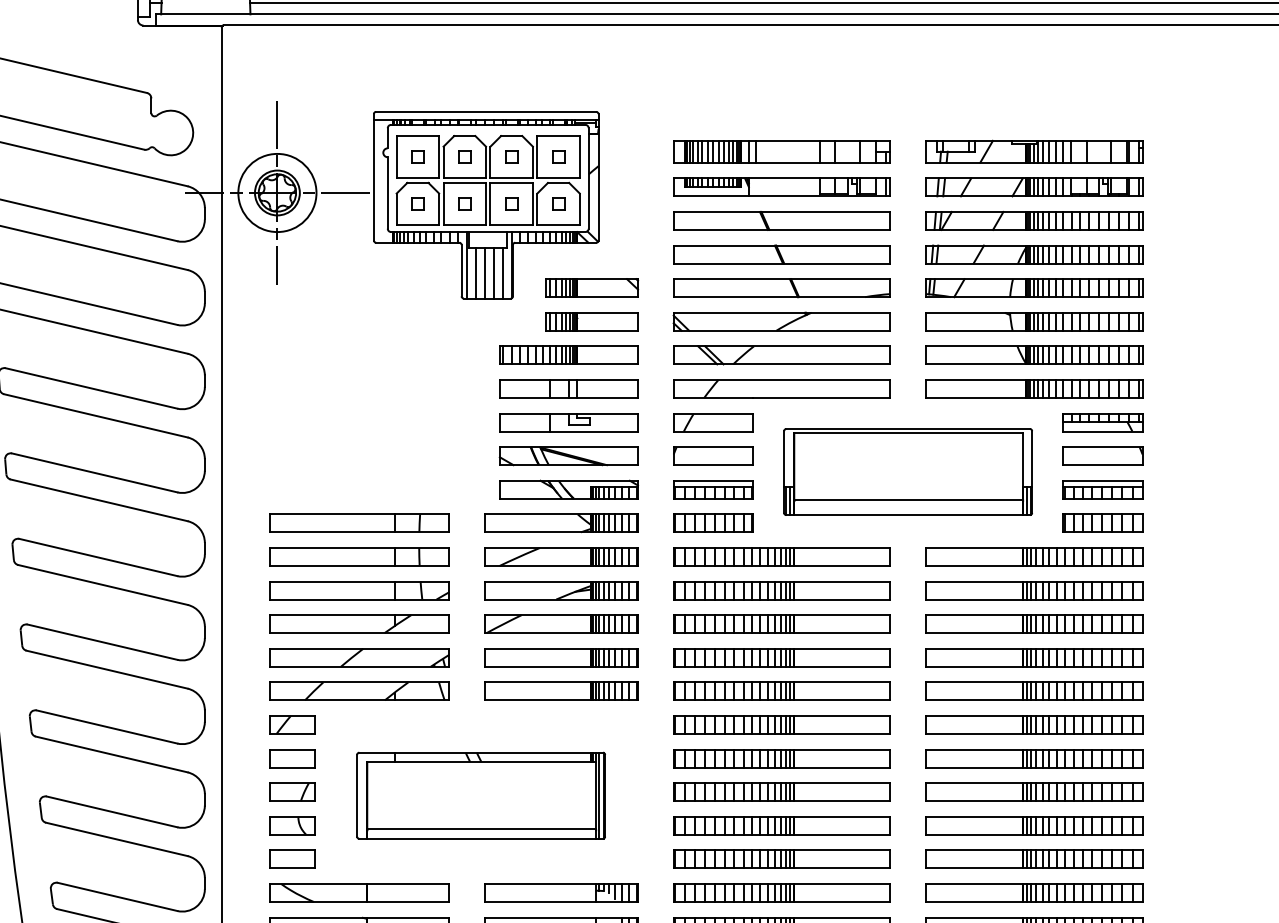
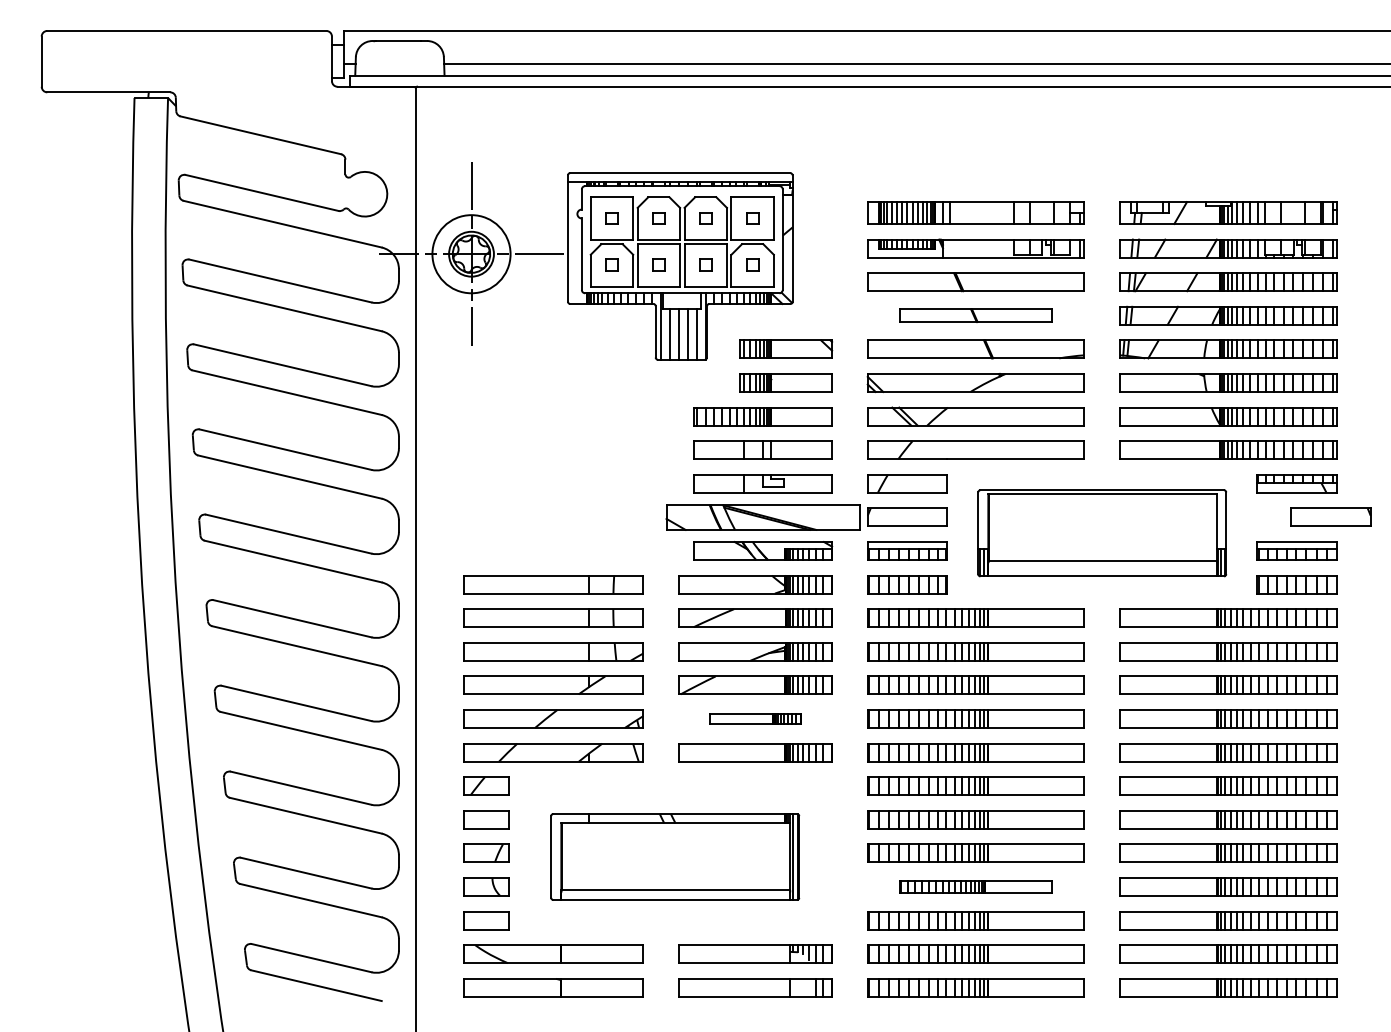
part: (781, 254) -> (975, 315), size x0.7
part: (1102, 455) -> (1330, 516), moved
part: (568, 456) -> (762, 517), size x1.4
part: (561, 657) -> (755, 718), size x0.6
part: (781, 825) -> (975, 886), size x0.7

